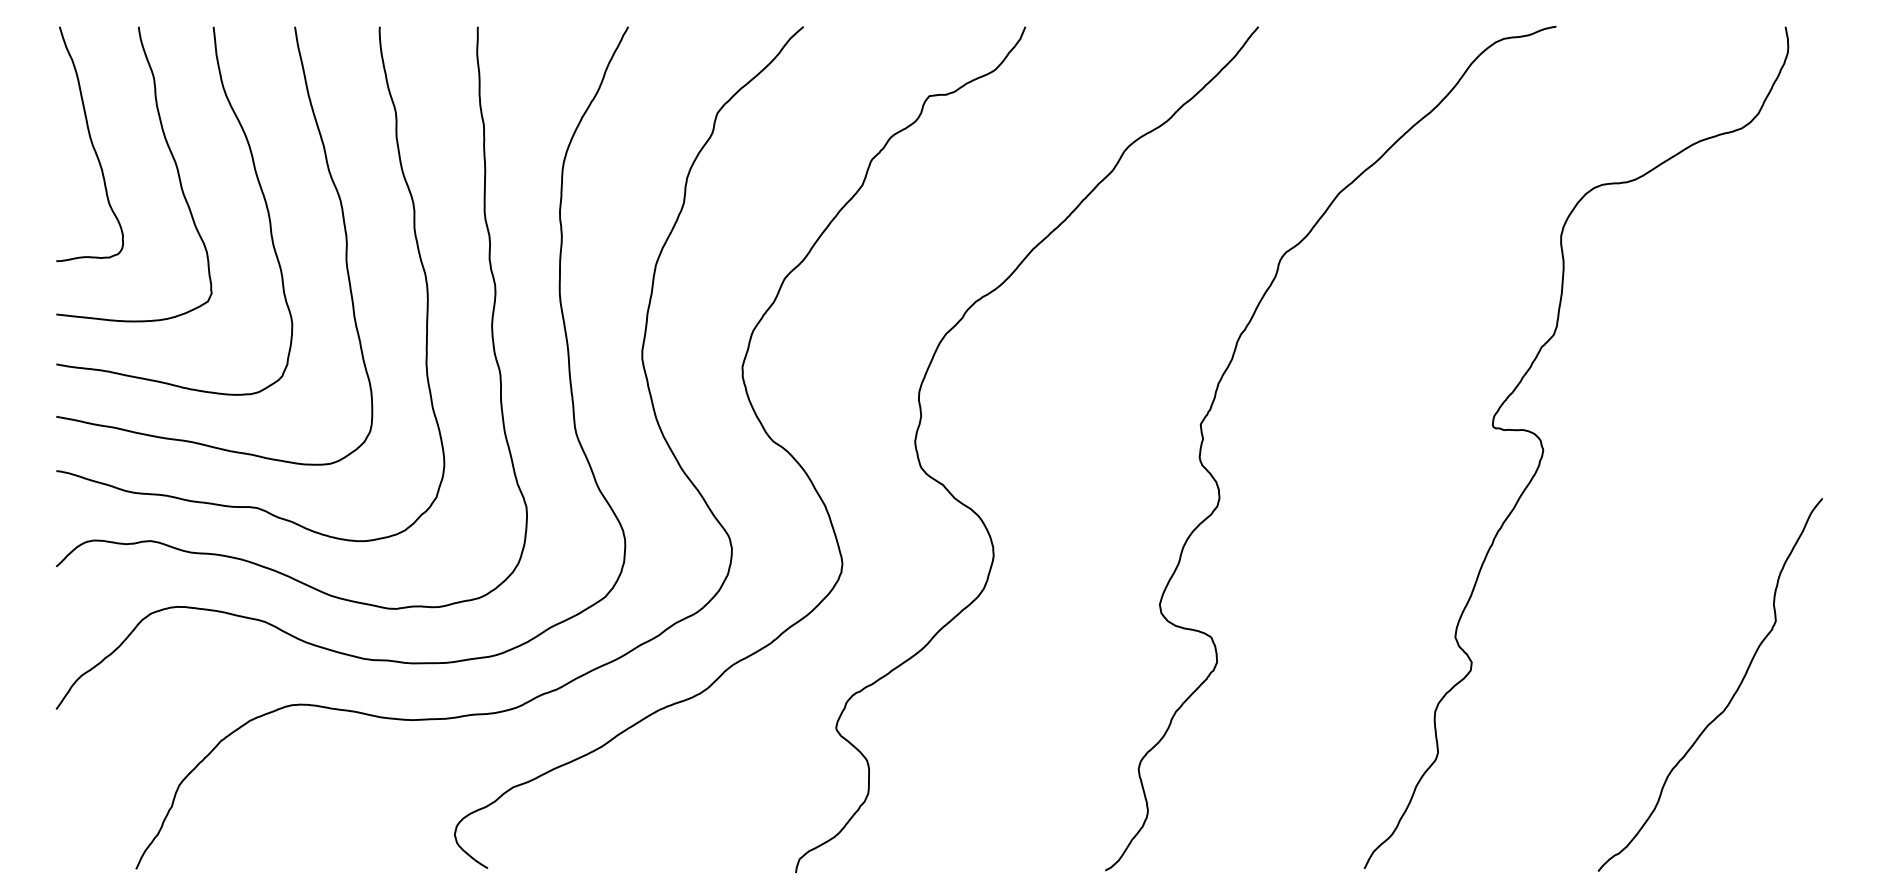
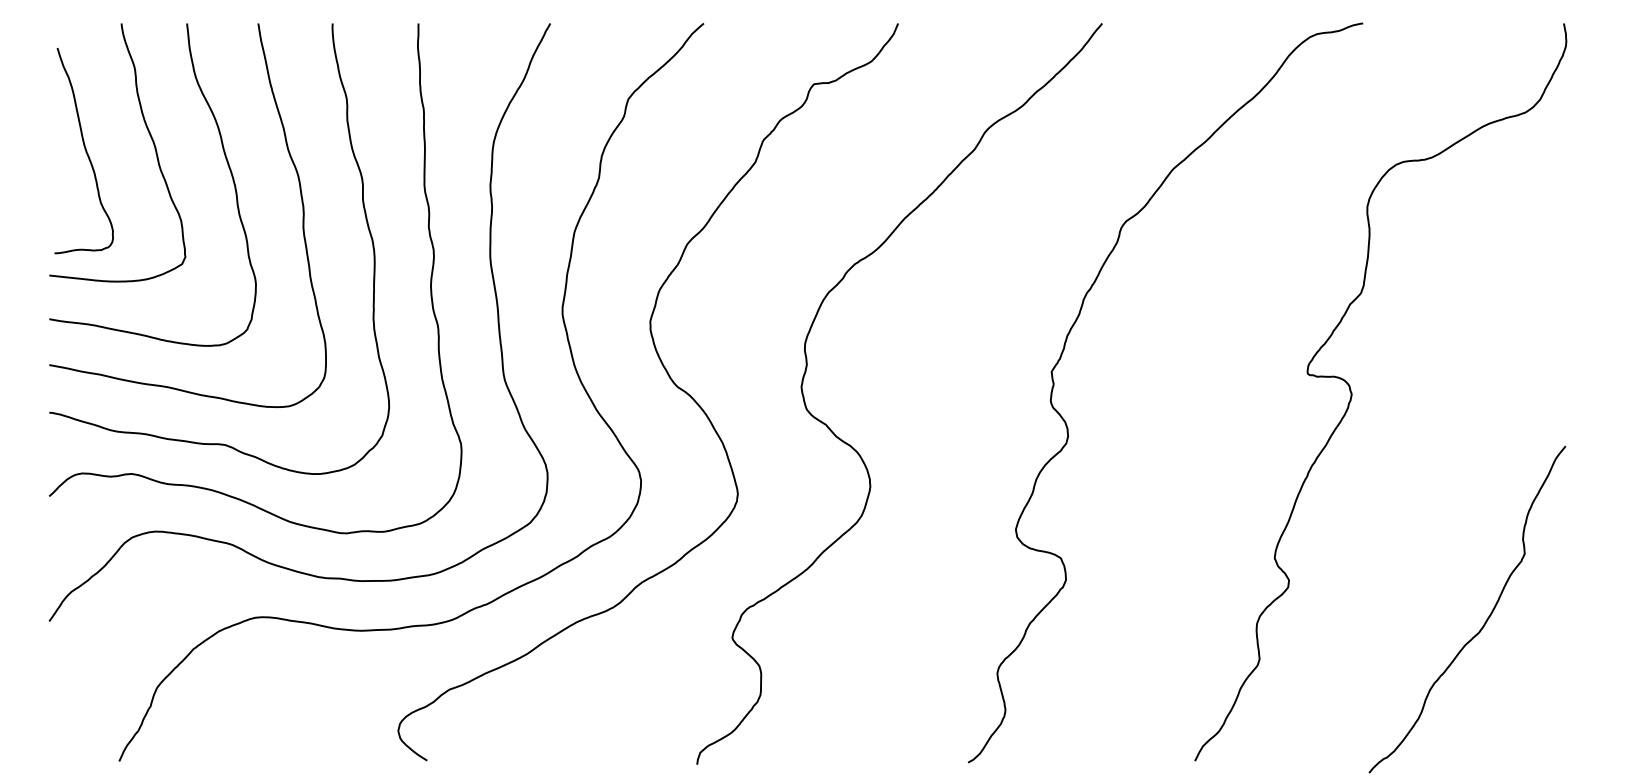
curve: (91, 143) -> (85, 150), moved
curve: (1732, 695) -> (1486, 618), moved

